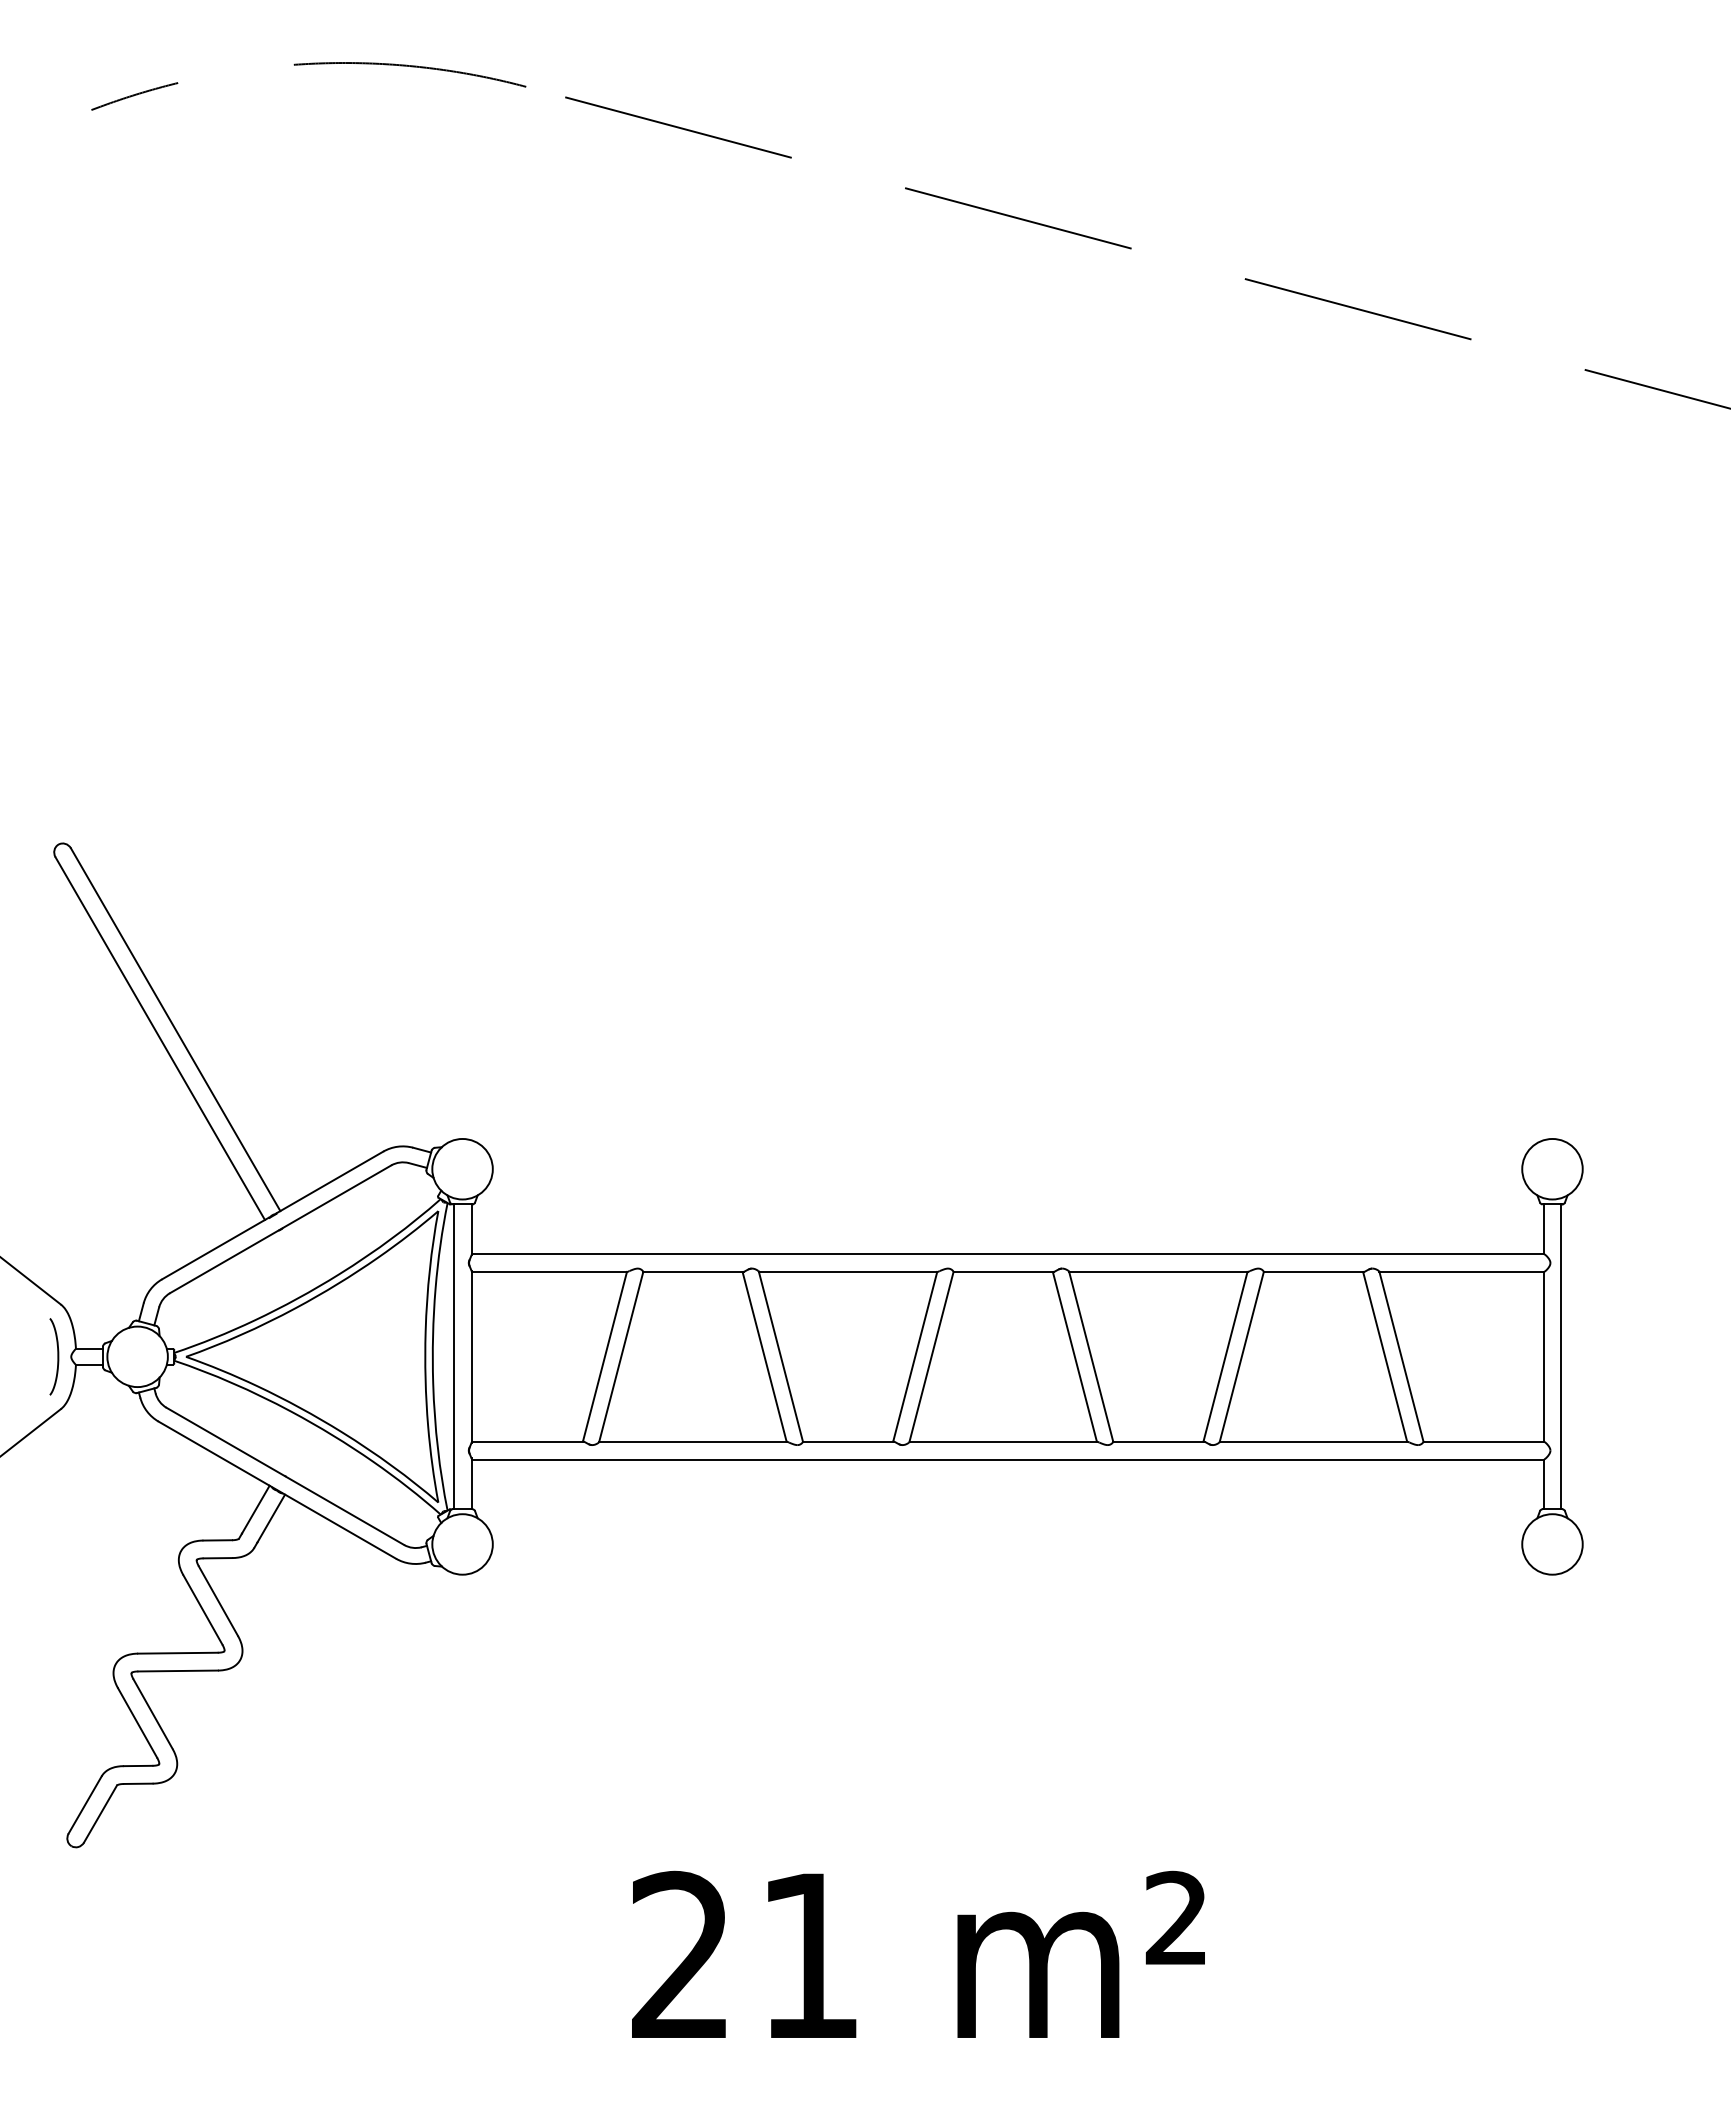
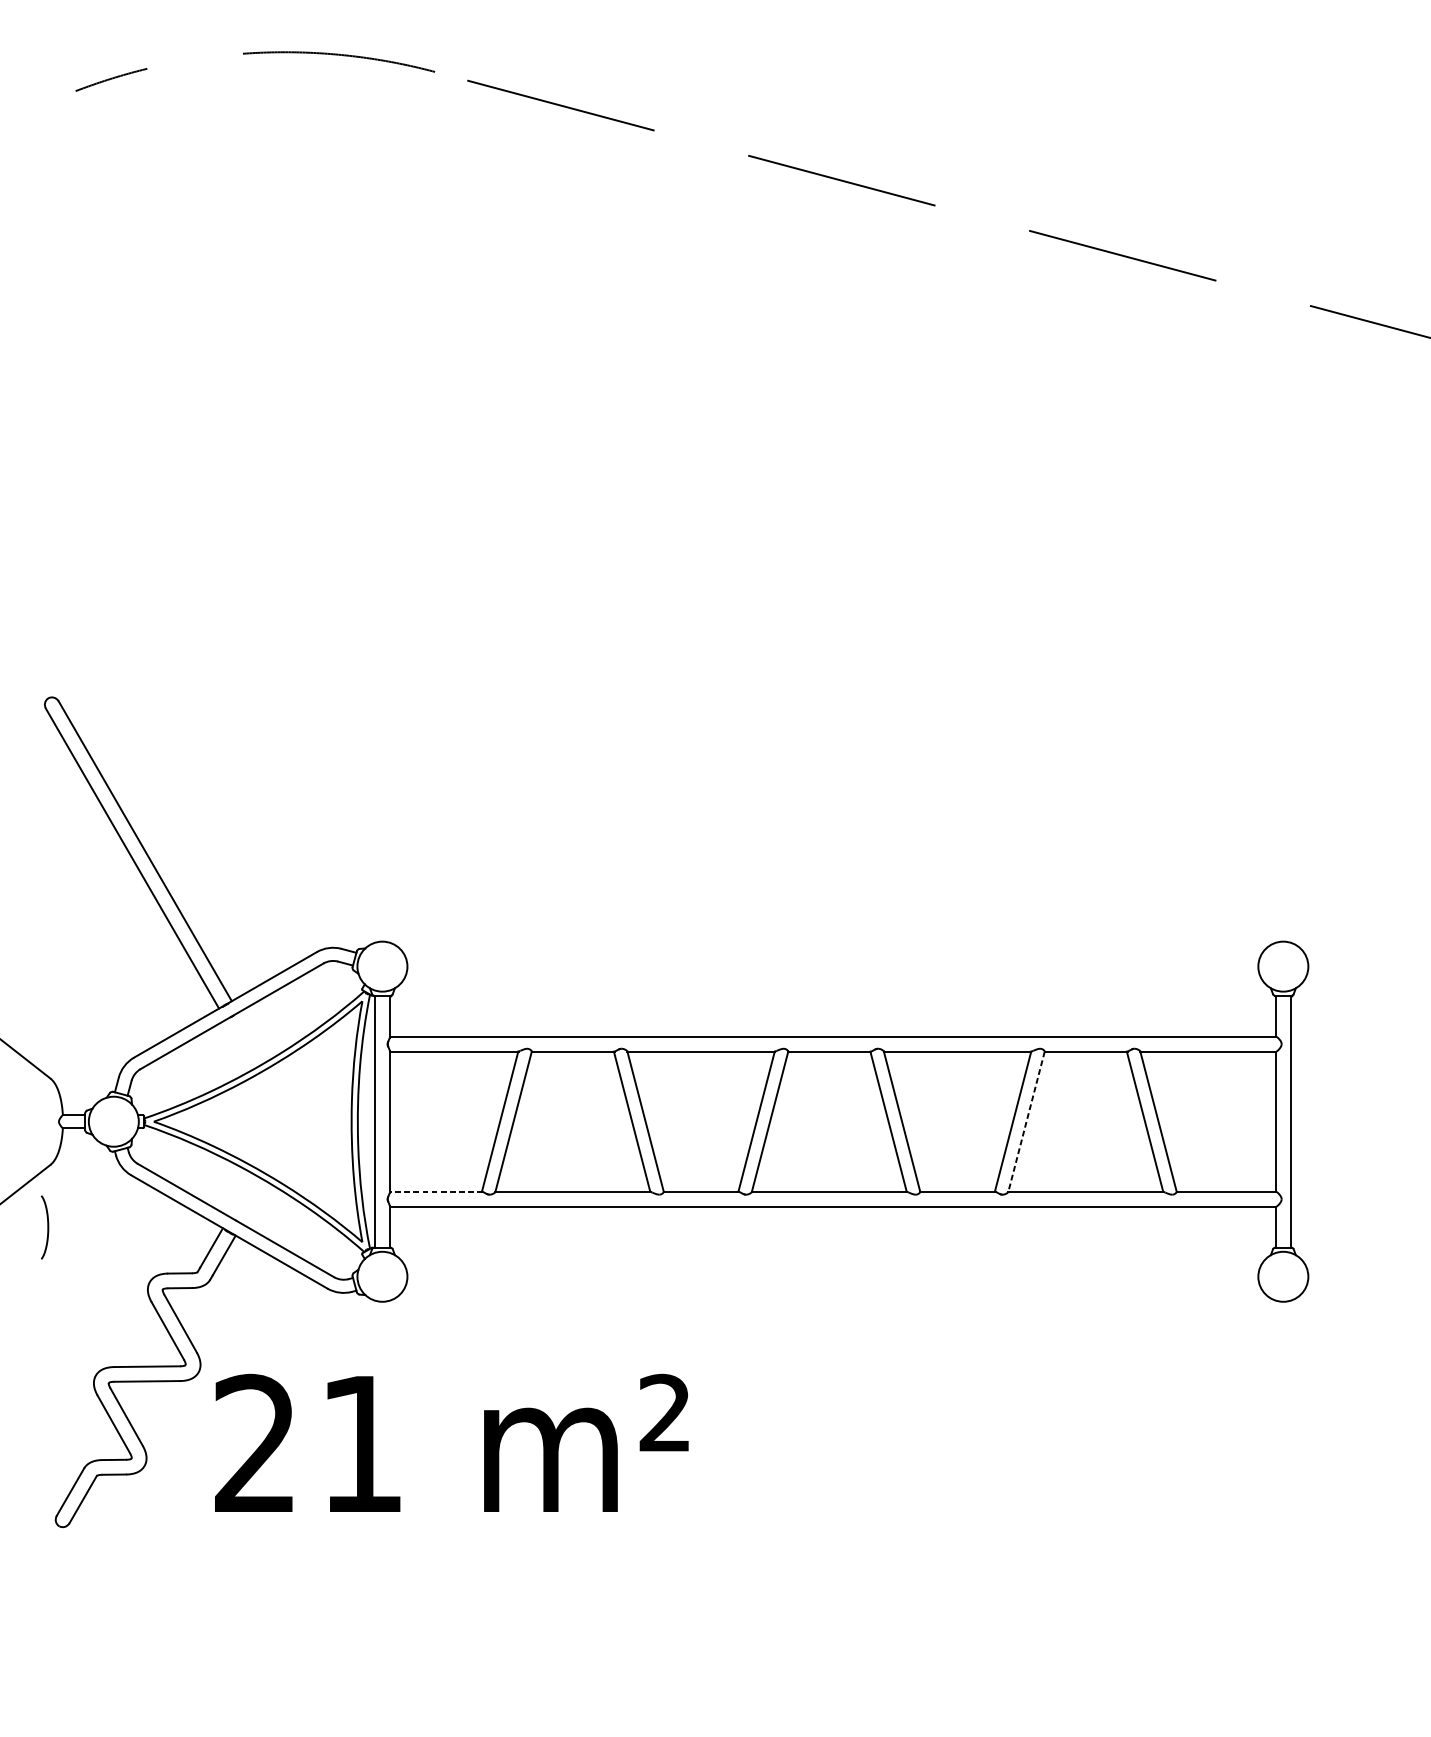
curve: (57, 1356) -> (47, 1227), moved
line: (1241, 1356) -> (1026, 1121), solid -> dashed
line: (527, 1441) -> (436, 1191), solid -> dashed
text: (918, 1953) -> (451, 1442), moved

